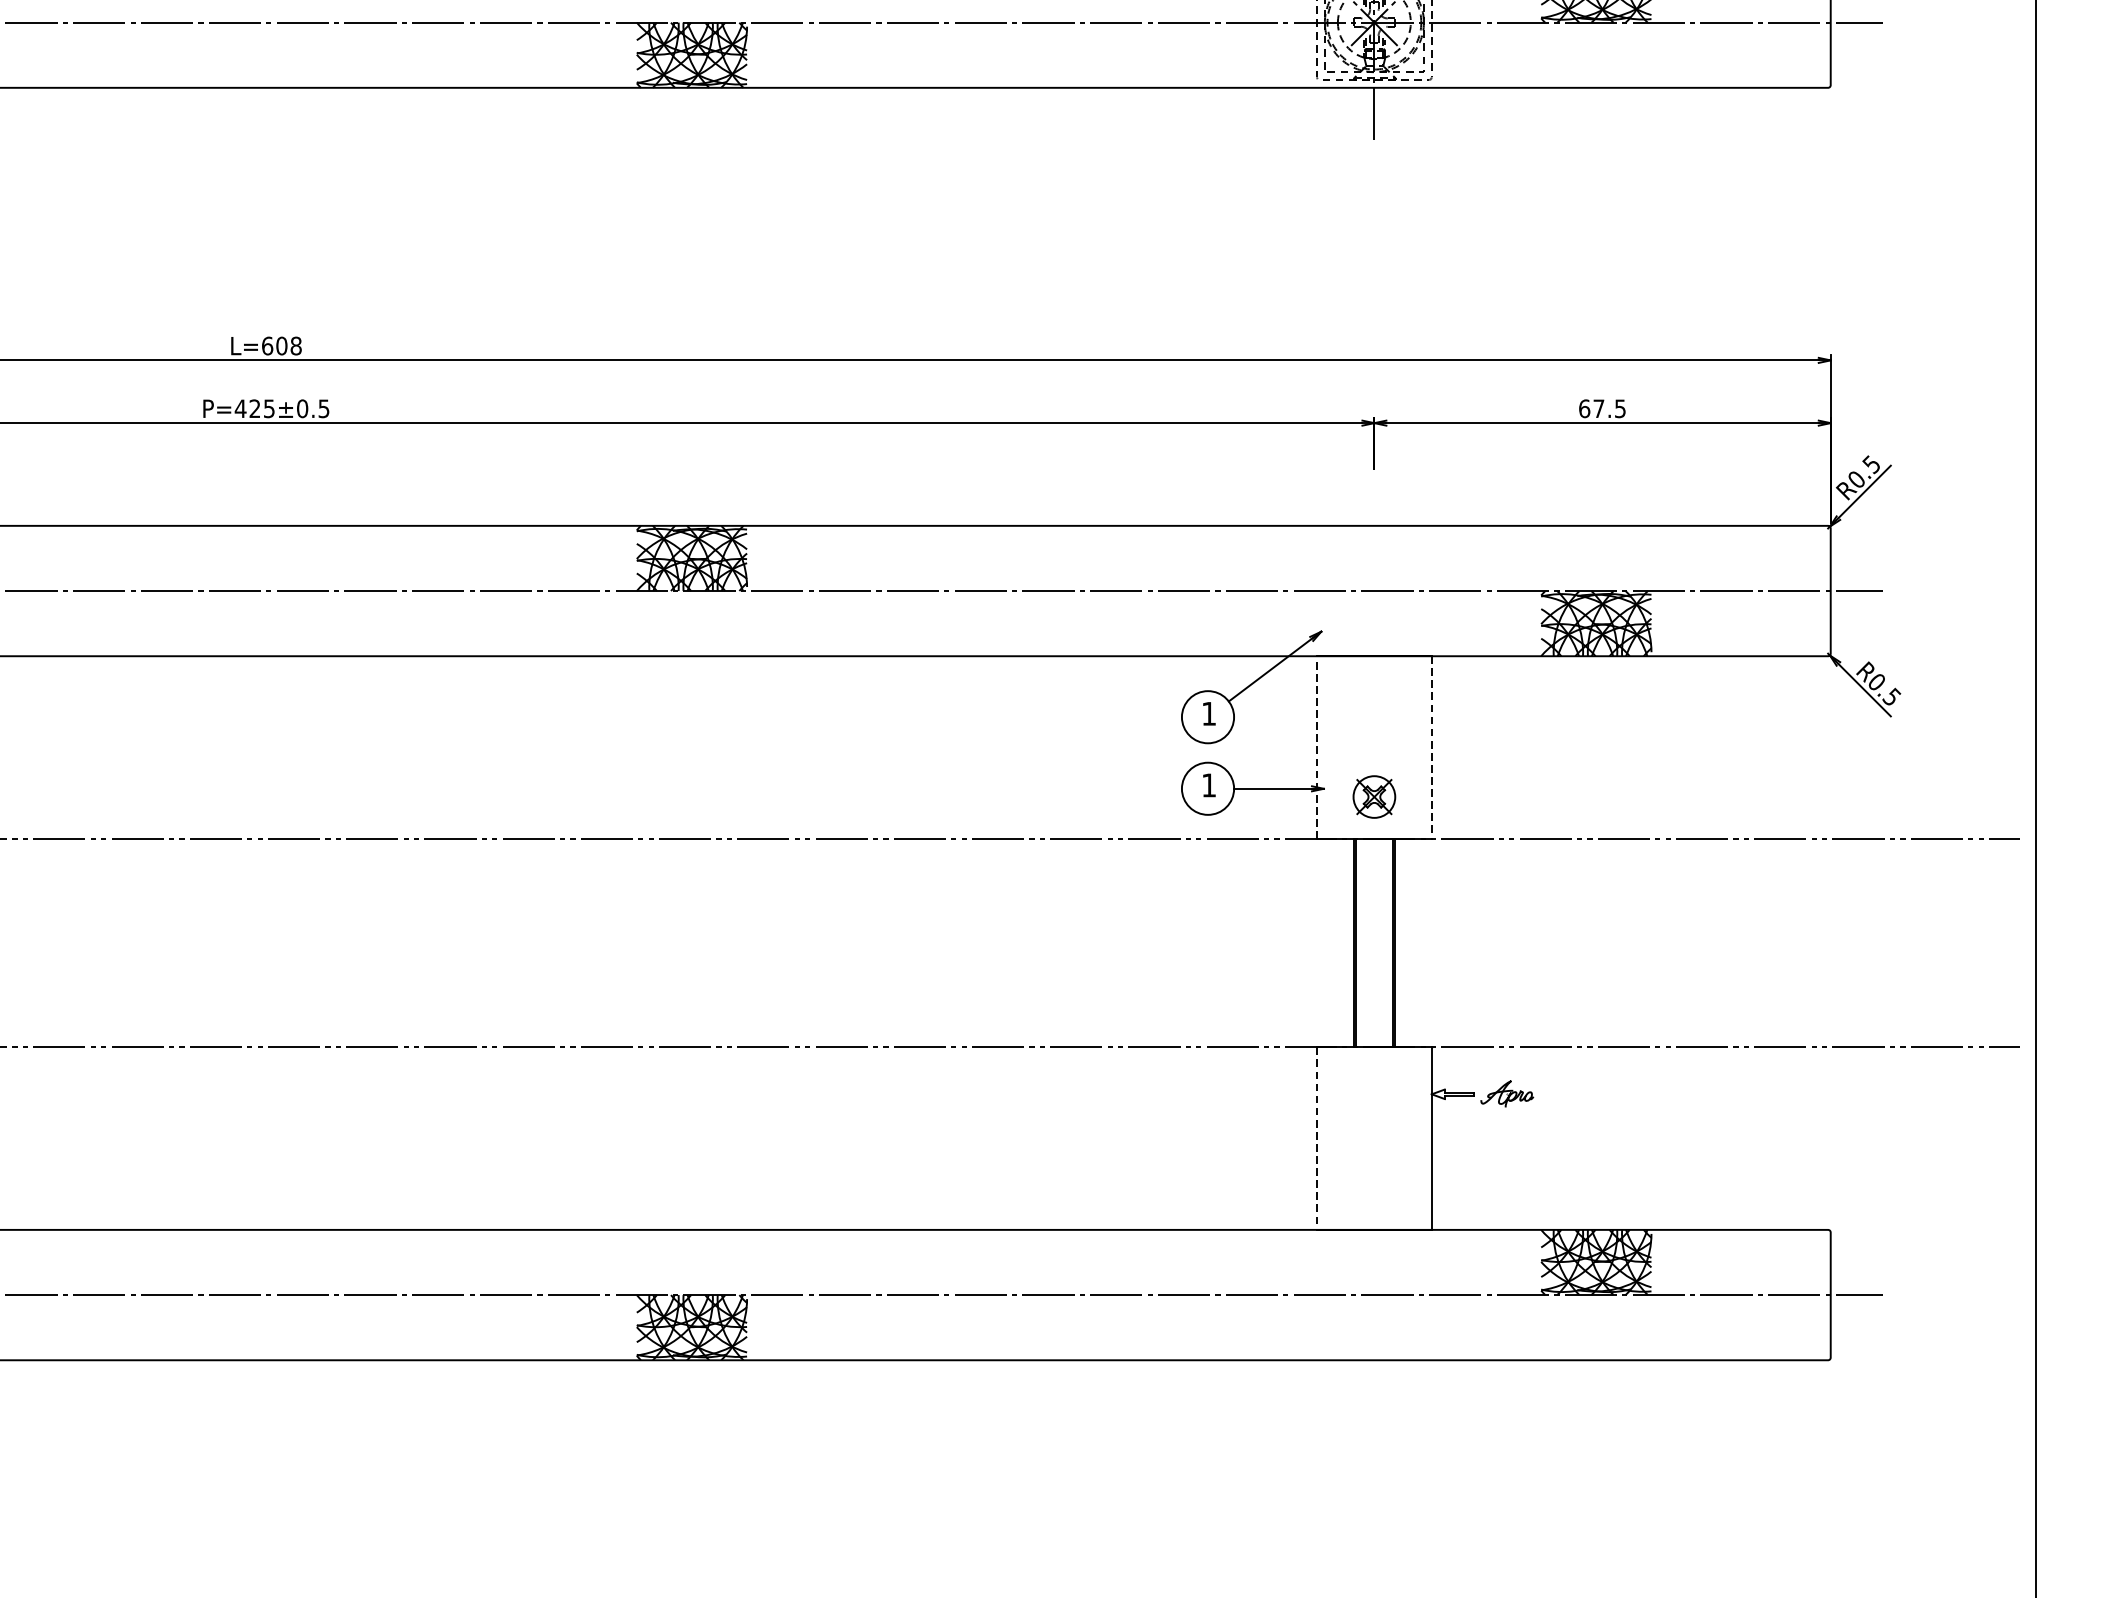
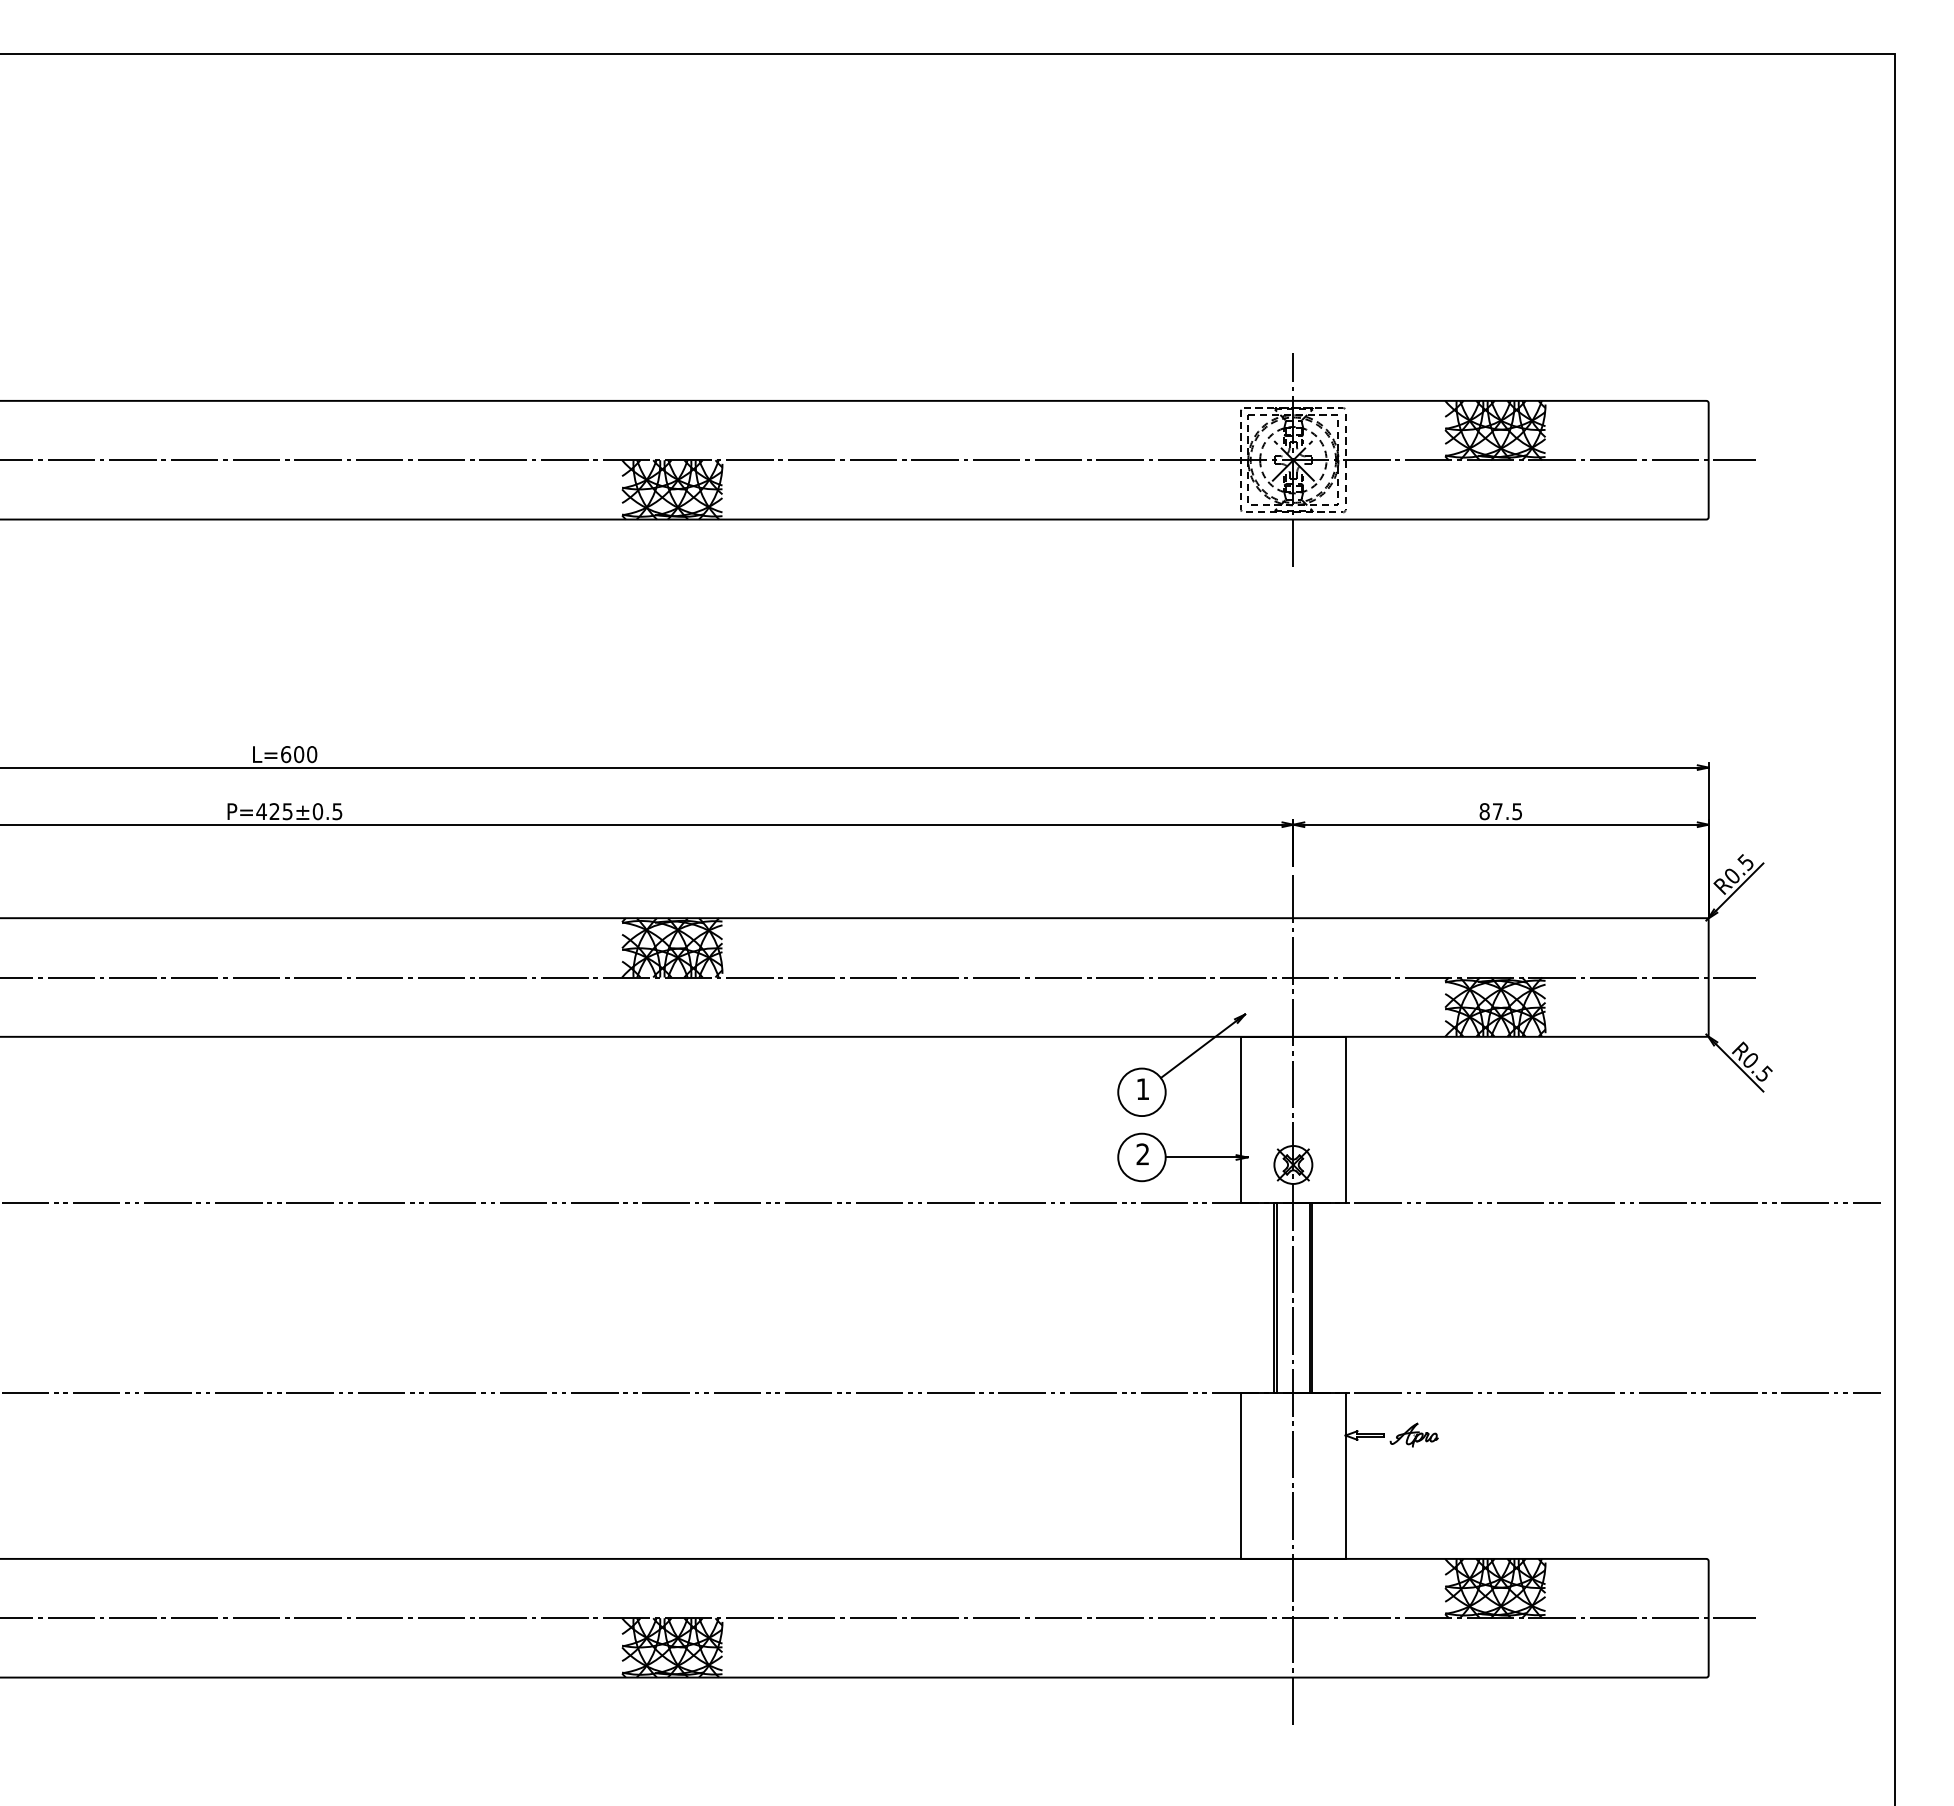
text: (296, 346) -> (312, 754), L=608 -> L=600
text: (1584, 408) -> (1484, 811), 67.5 -> 87.5
line: (1317, 747) -> (1241, 1119), dashed -> solid
line: (1431, 748) -> (1345, 1120), dashed -> solid
text: (1208, 784) -> (1142, 1153), 1 -> 2
line: (1374, 942) -> (1293, 1297), added
line: (1317, 1139) -> (1241, 1476), dashed -> solid

